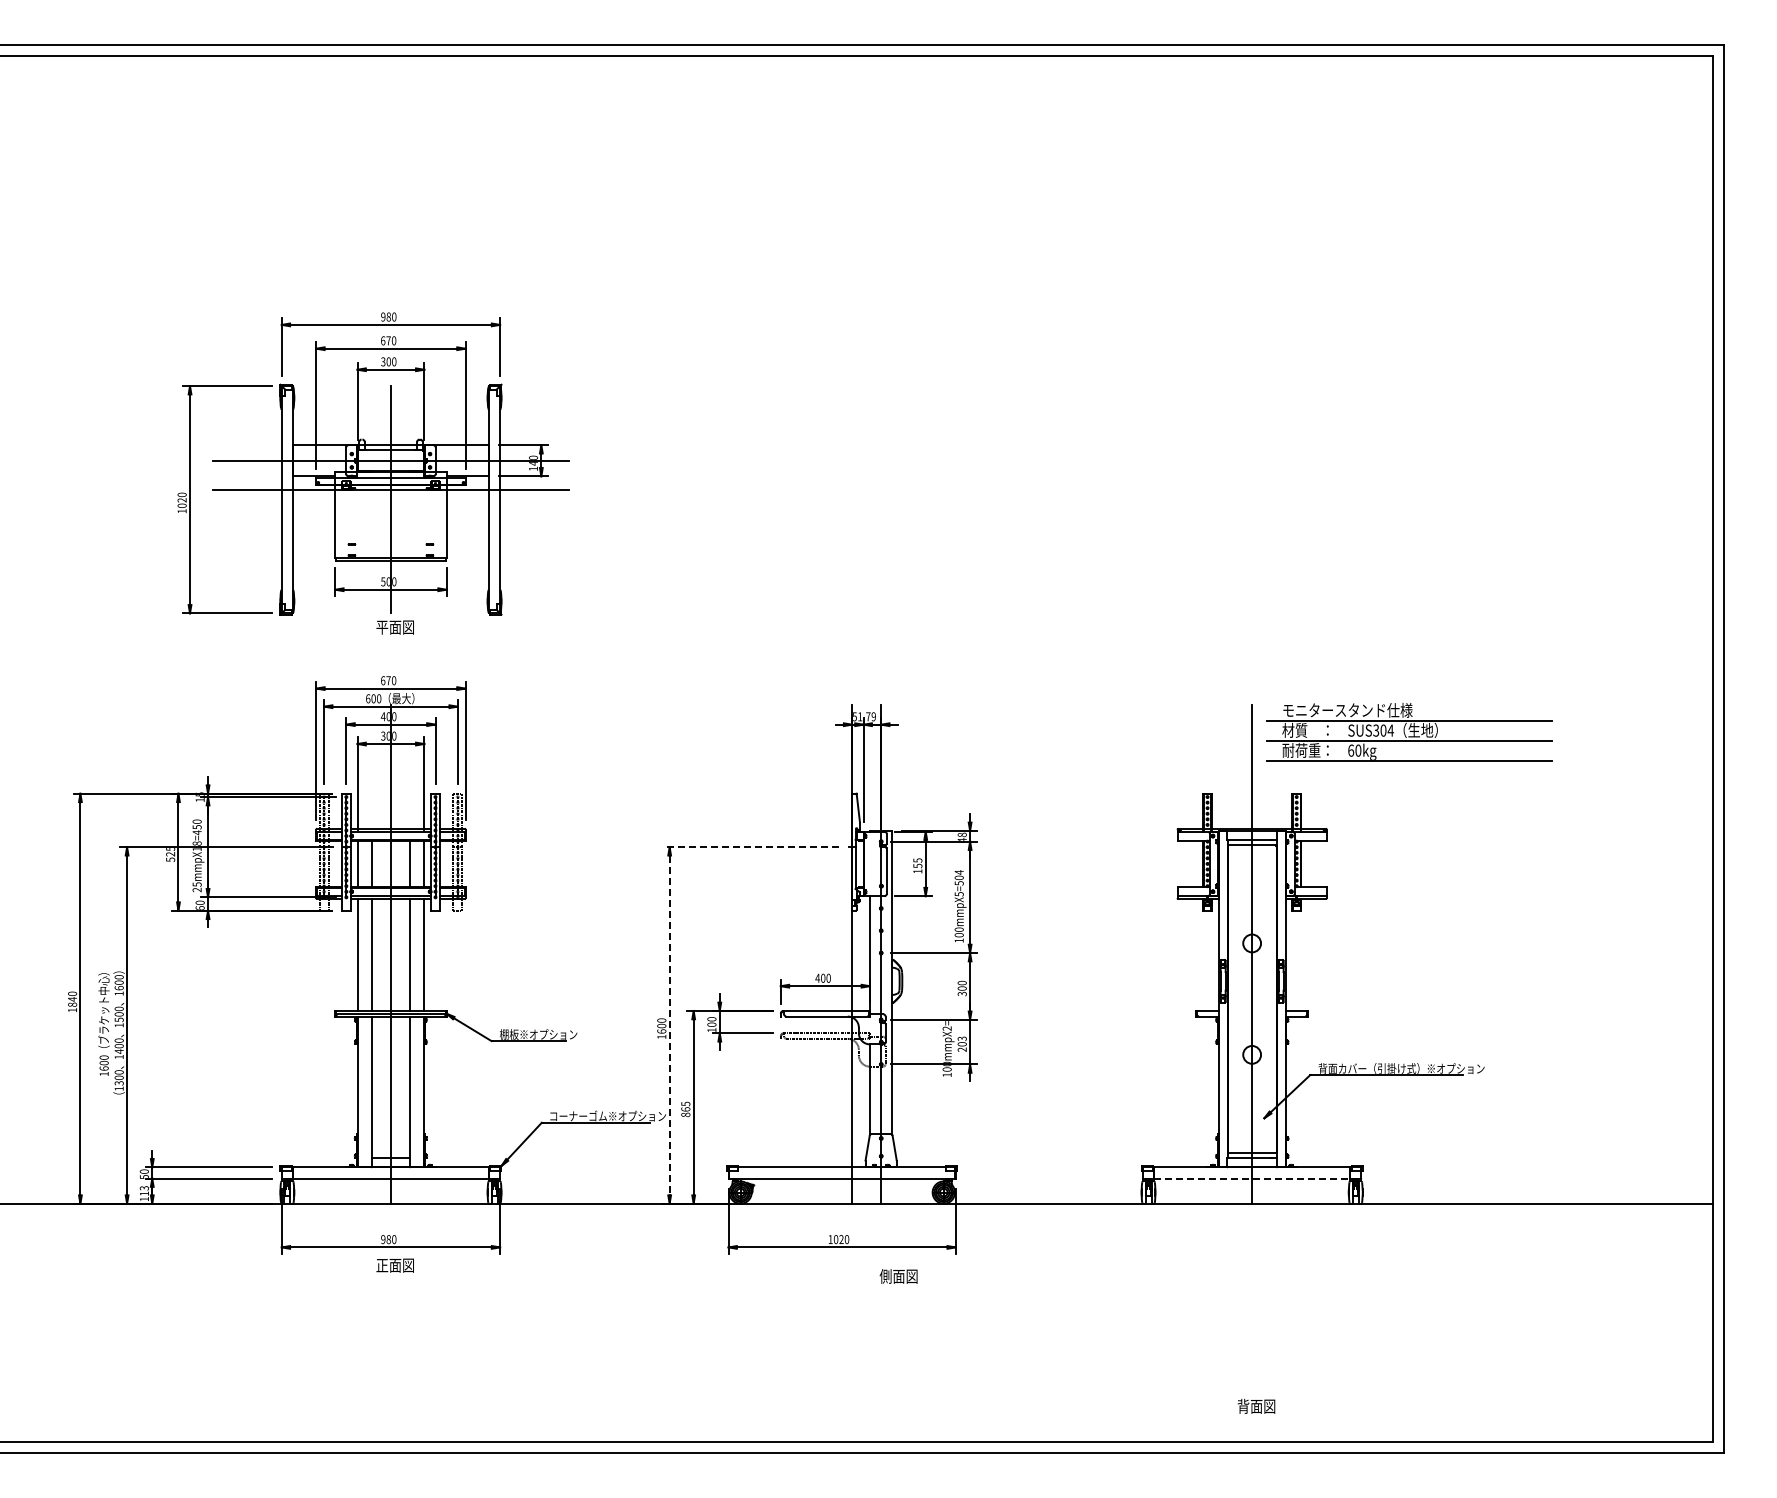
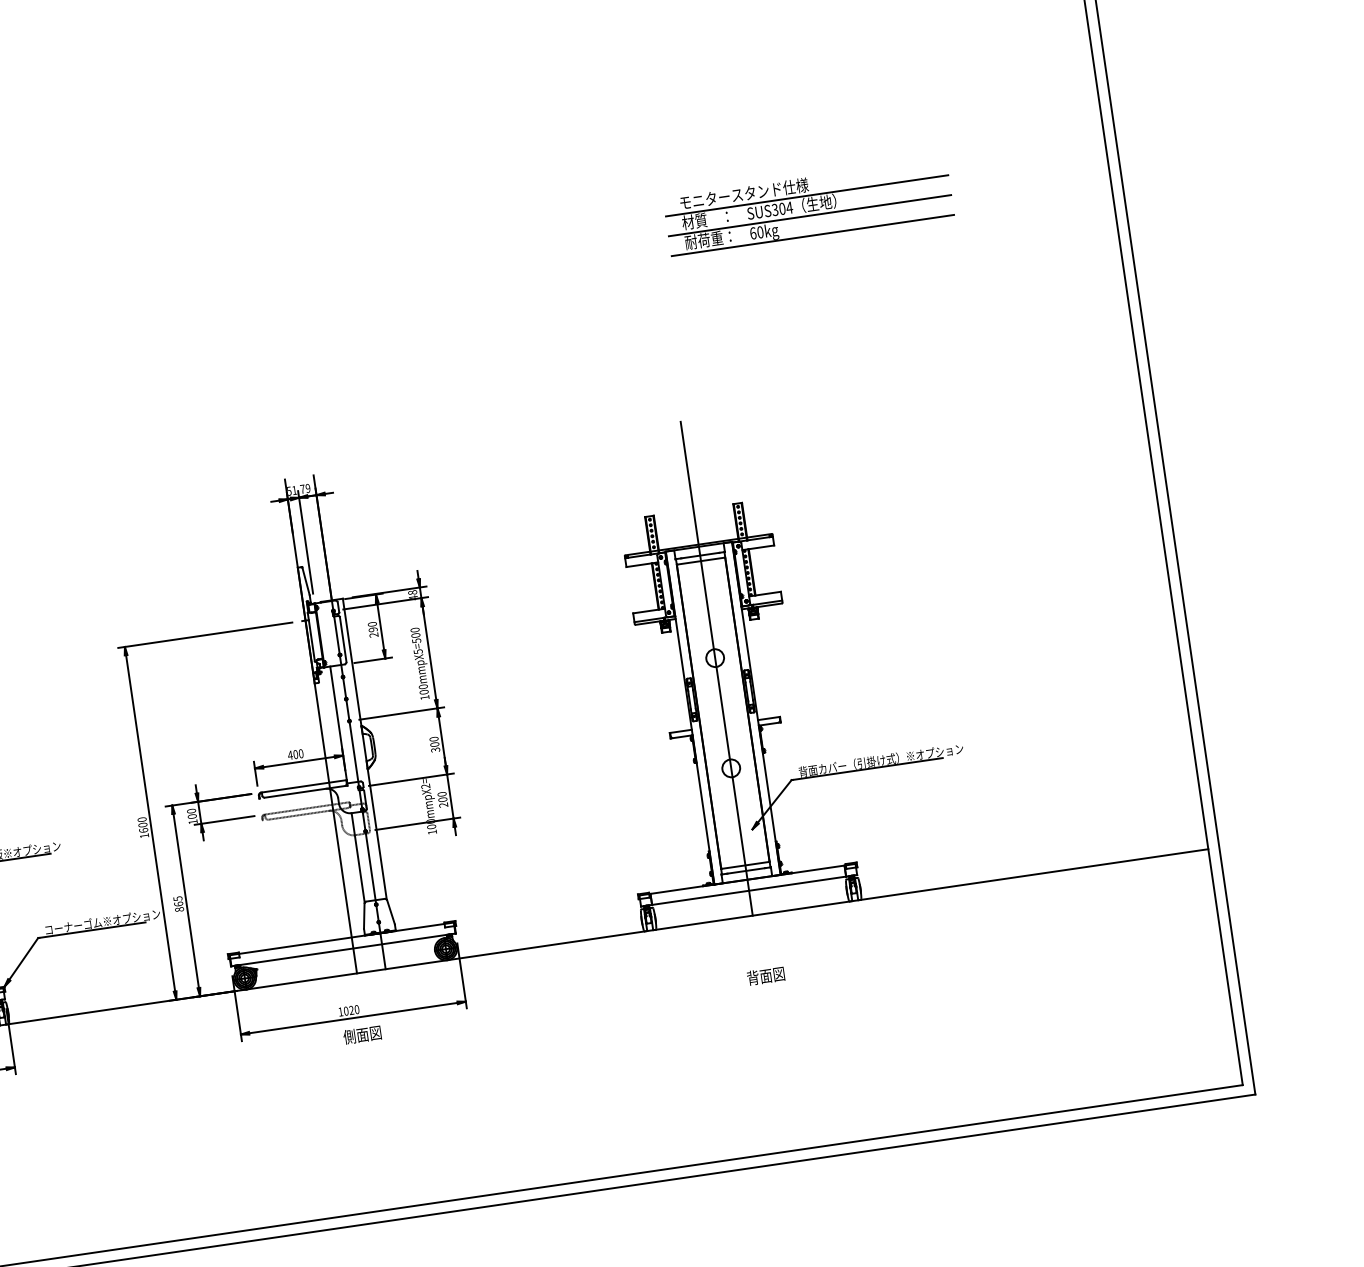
part: (1409, 732) -> (808, 206), moved
line: (750, 847) -> (204, 635), dashed -> solid
text: (917, 865) -> (372, 629), 155 -> 290
text: (958, 872) -> (414, 630), 100mmpX5=504 -> 100mmpX5=500
line: (669, 1025) -> (150, 823), dashed -> solid
text: (961, 1038) -> (441, 794), 203 -> 200
line: (1252, 1178) -> (749, 890), dashed -> solid
text: (898, 1276) -> (362, 1035), moved
text: (1256, 1405) -> (765, 975), moved

